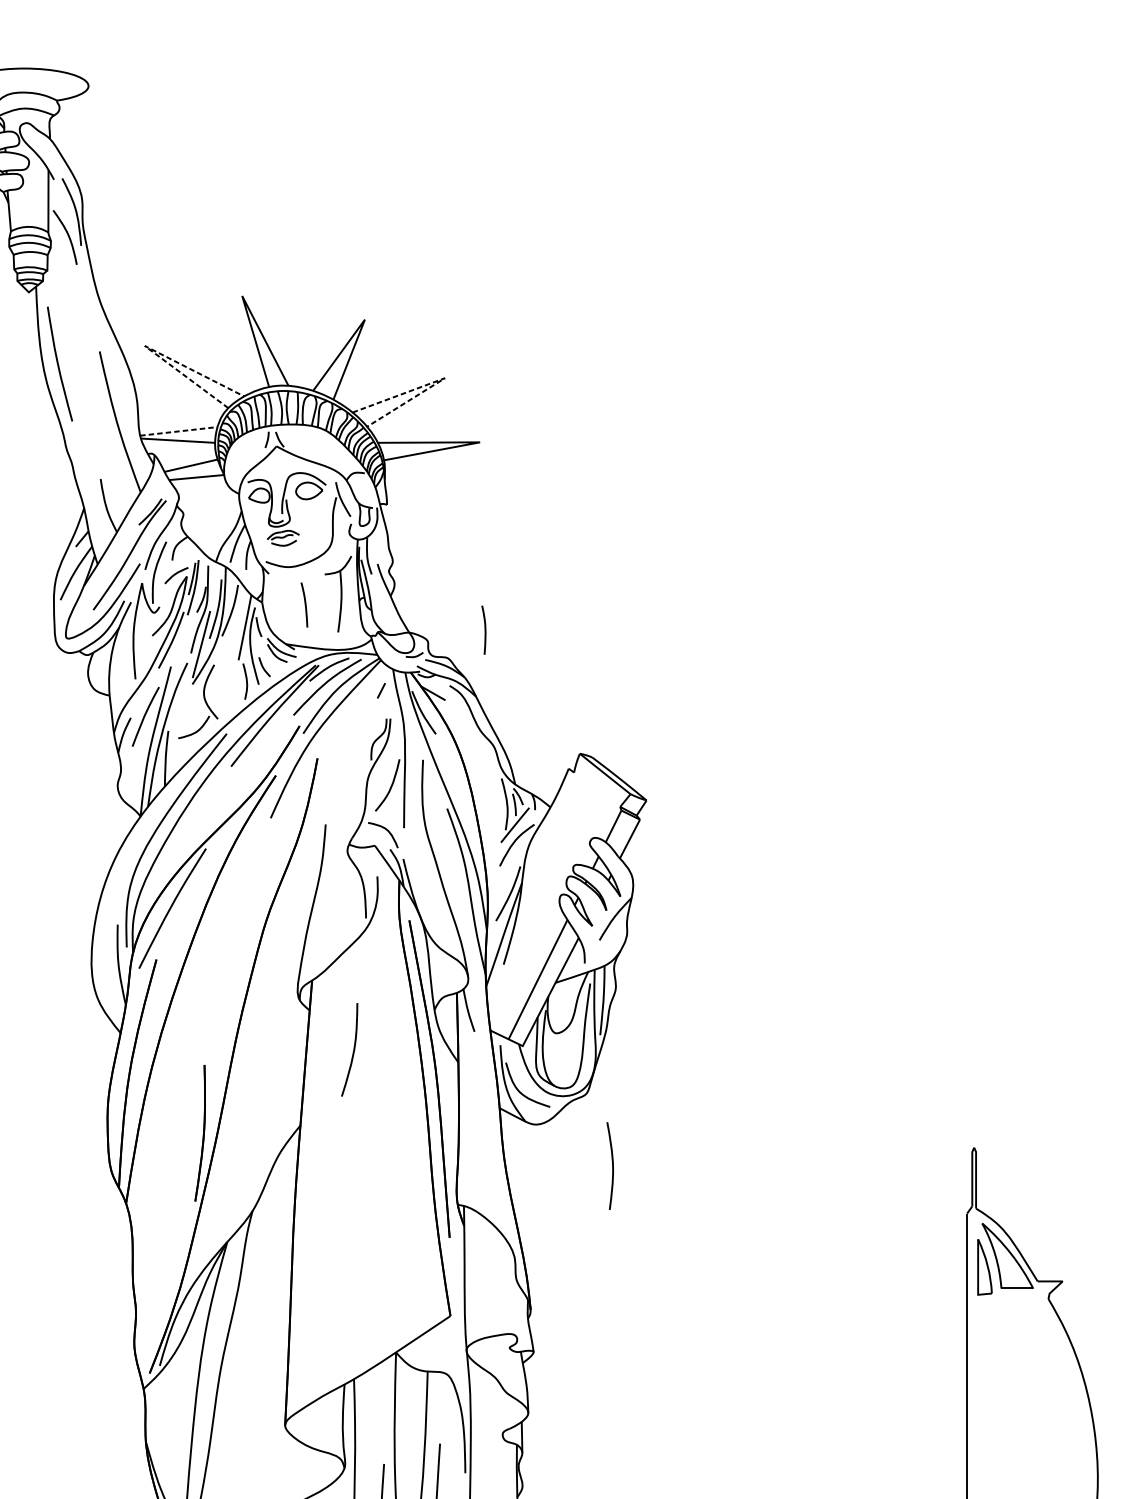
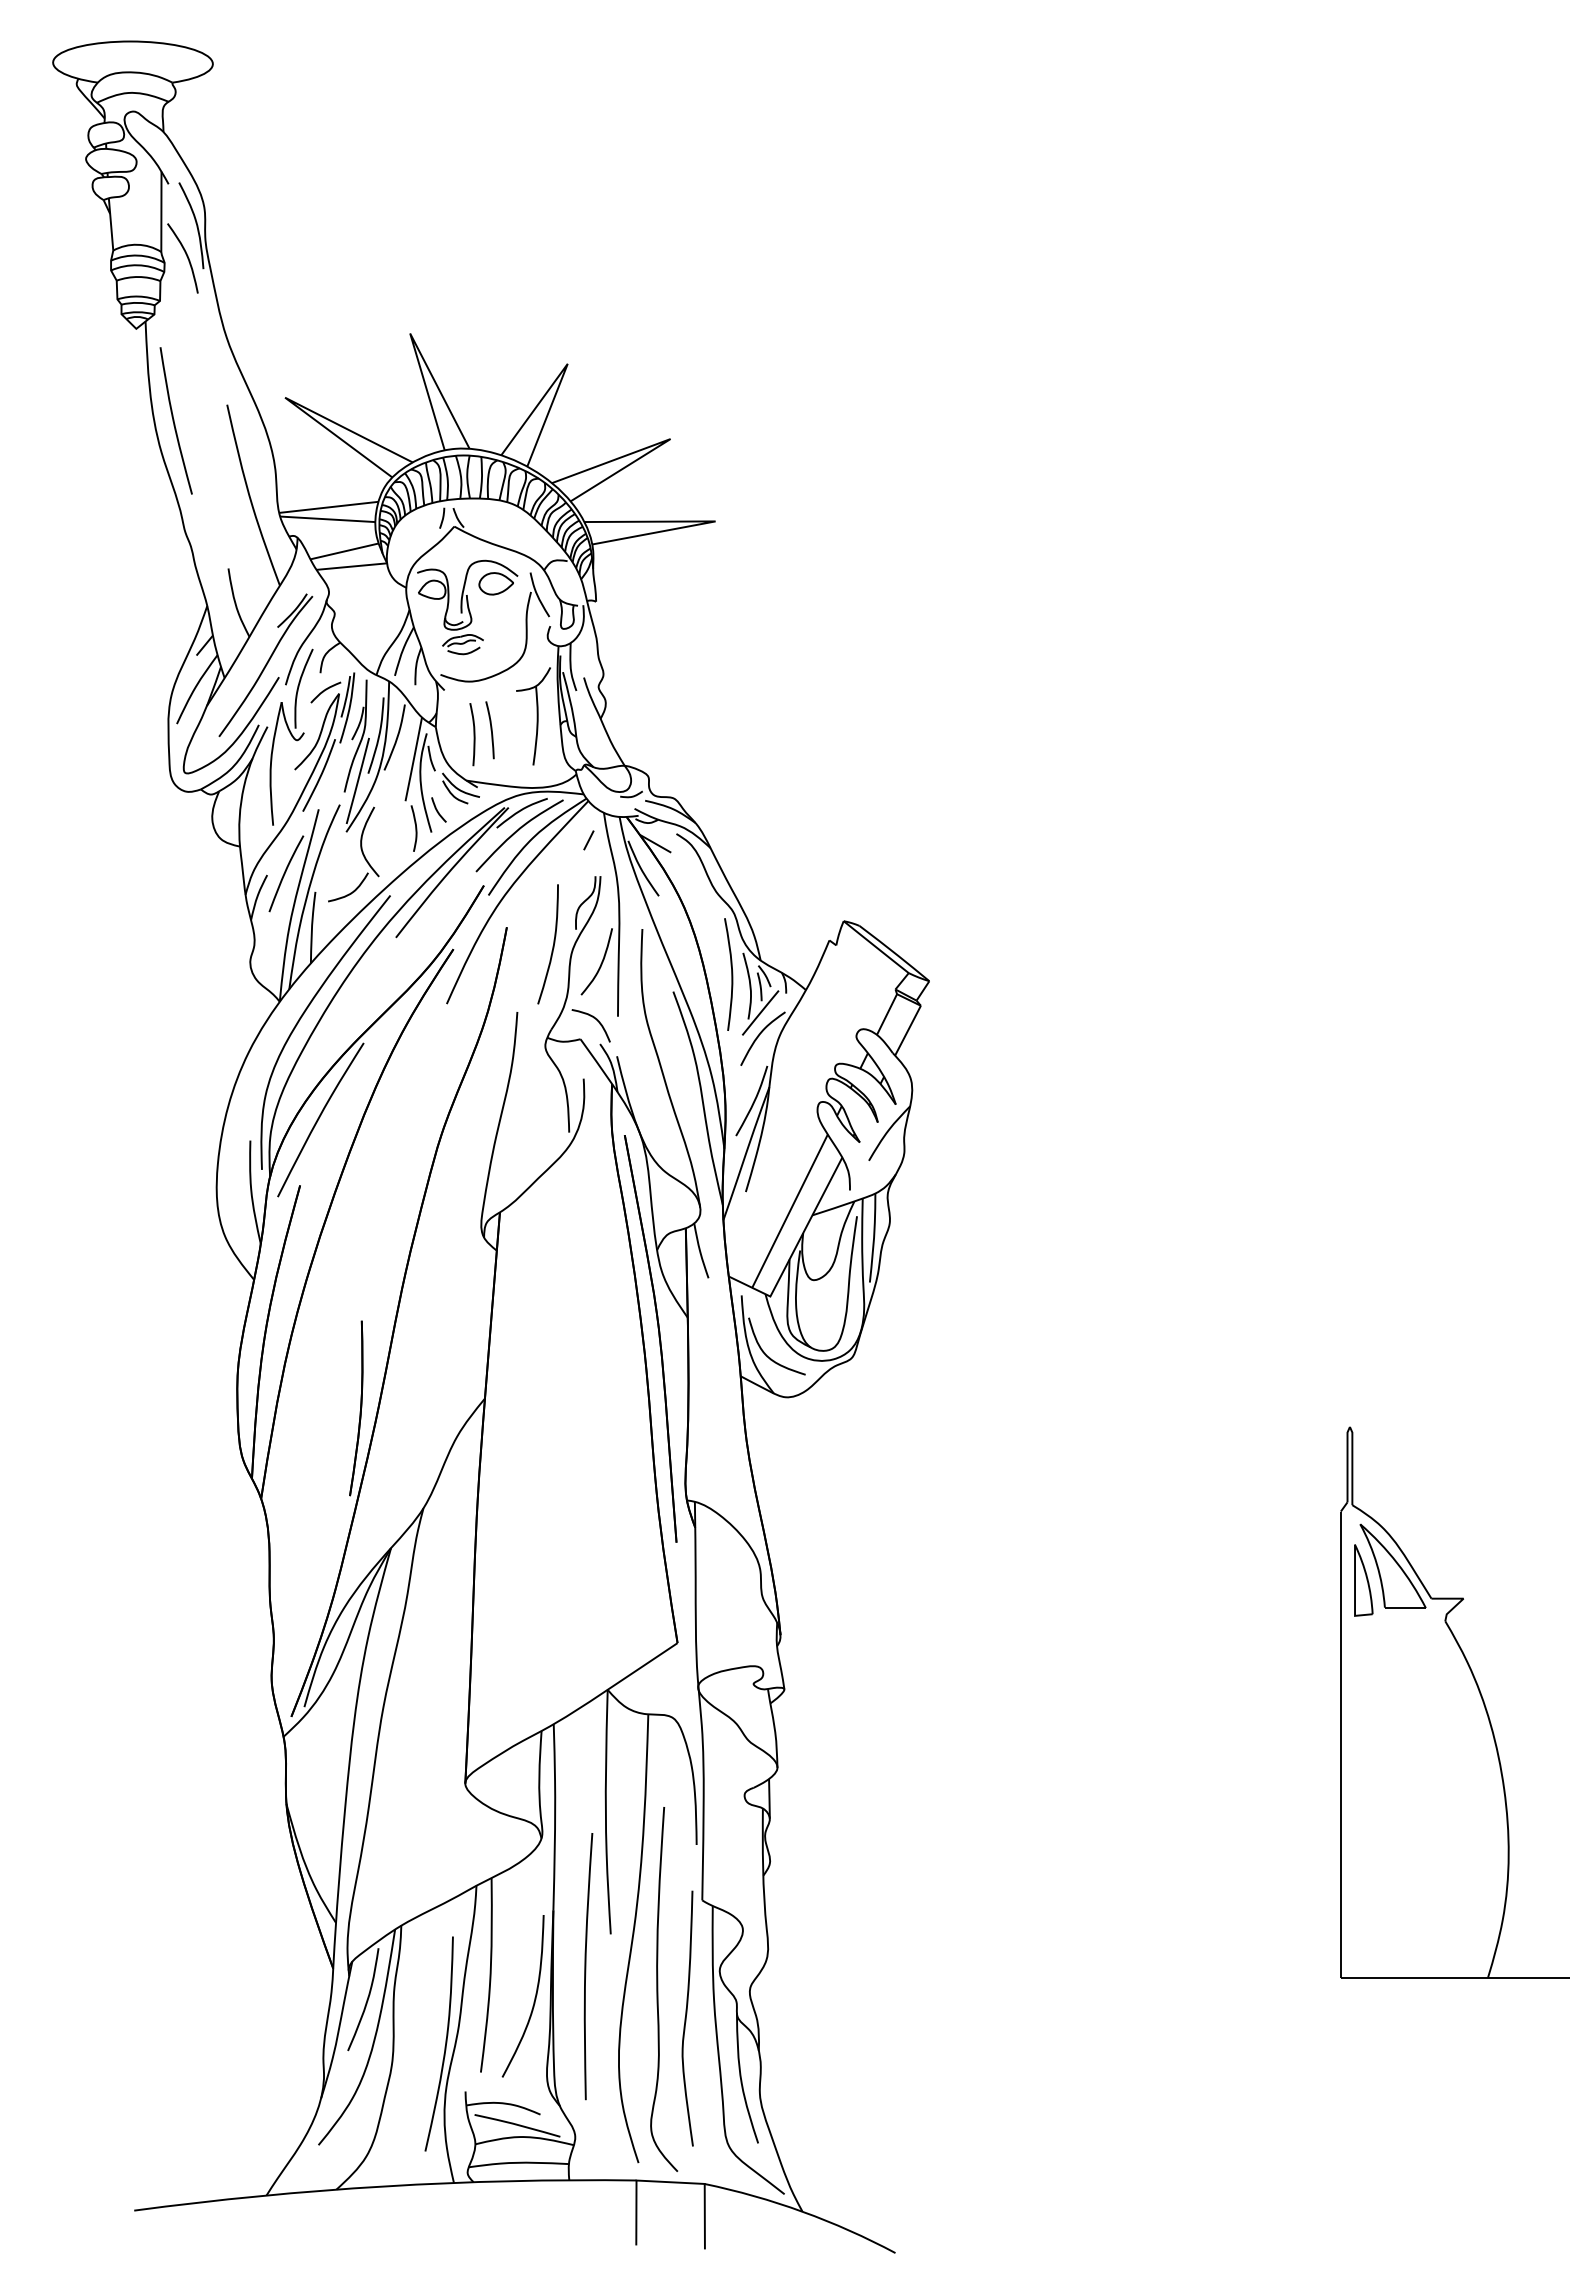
line: (148, 347) -> (289, 399), dashed -> solid
line: (441, 379) -> (666, 440), dashed -> solid
line: (178, 431) -> (328, 507), dashed -> solid
curve: (484, 630) -> (473, 734), moved
curve: (353, 1050) -> (552, 945), moved
curve: (612, 1166) -> (731, 974), moved

